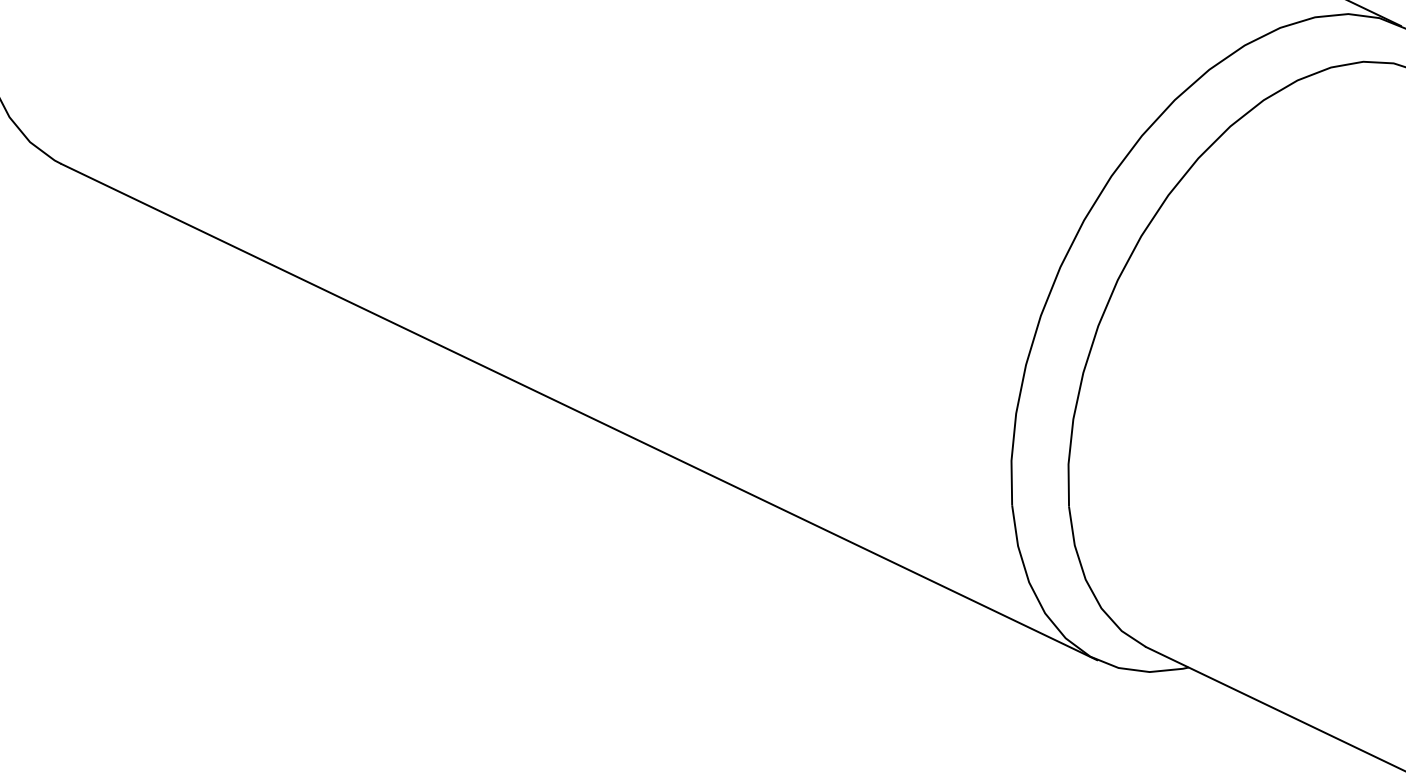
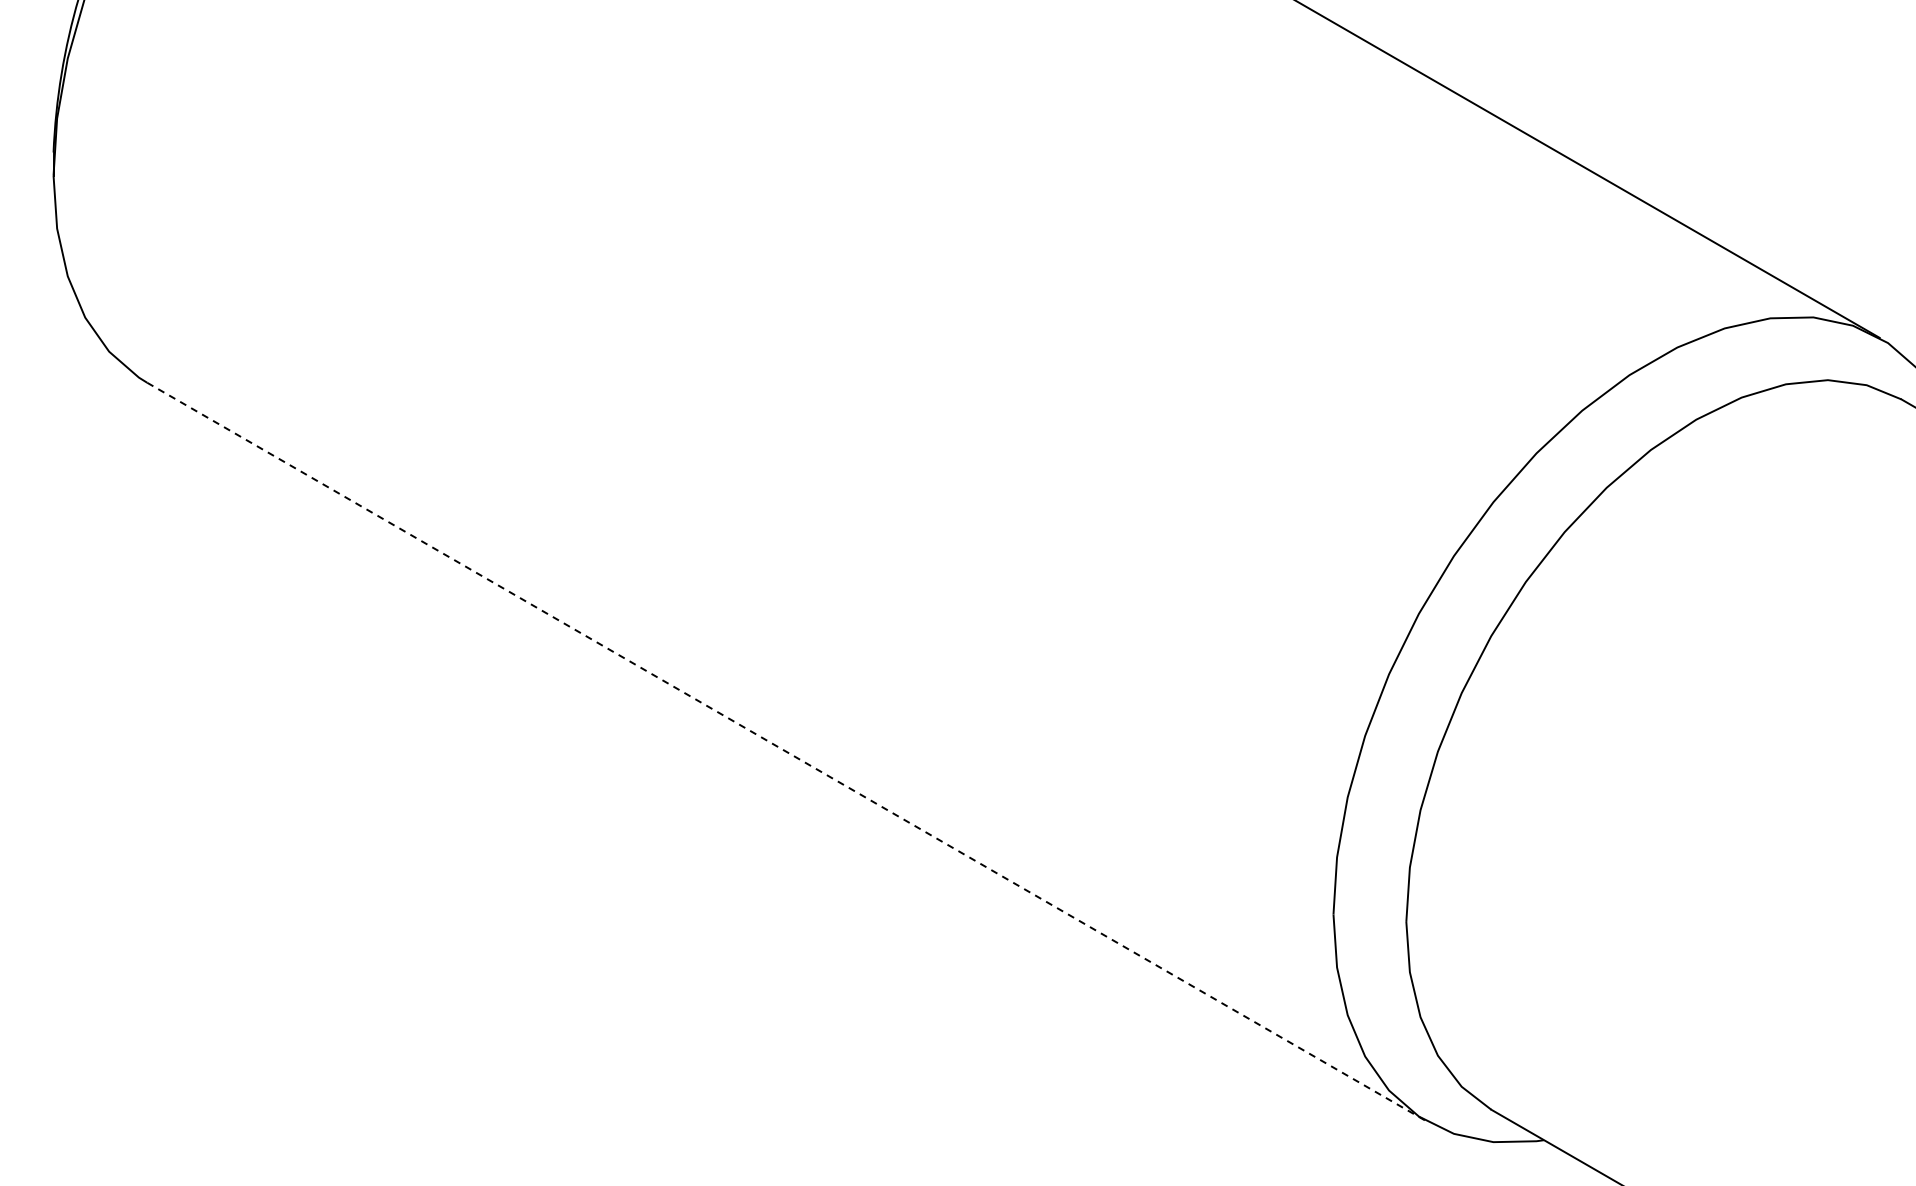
line: (579, 412) -> (787, 752), solid -> dashed

